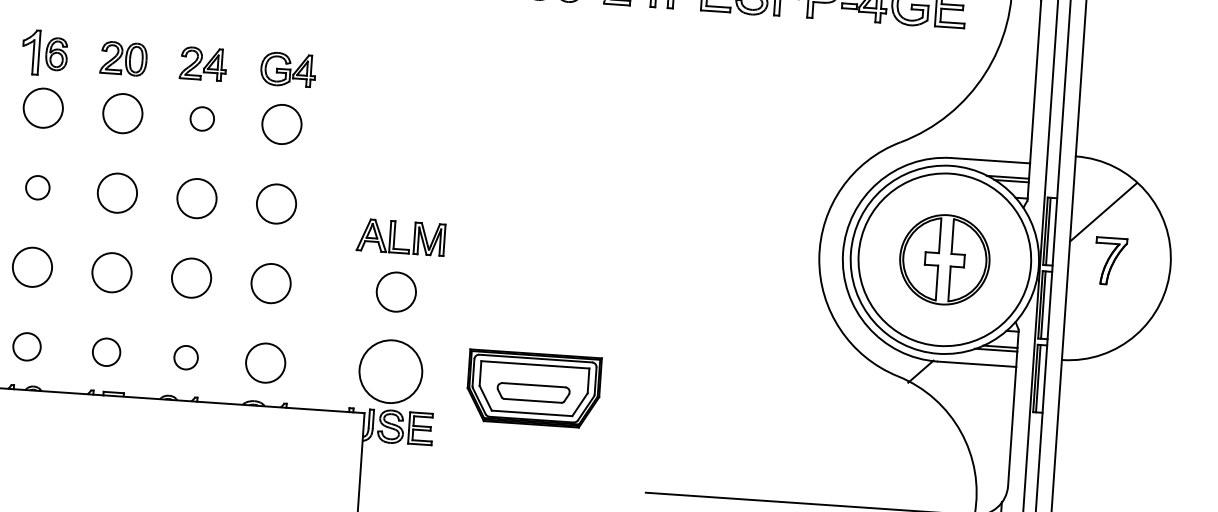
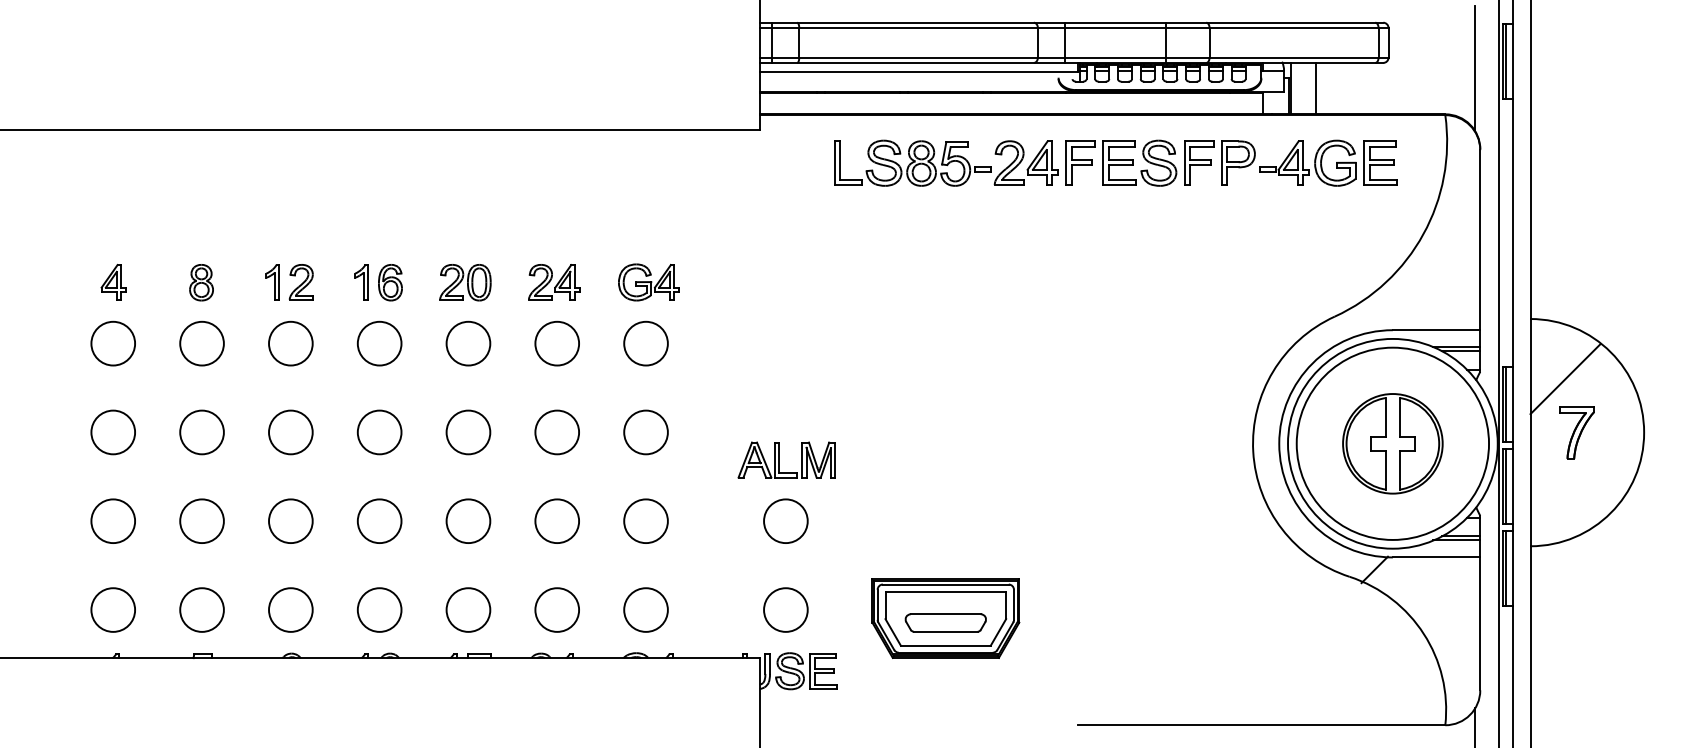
part: (30, 52) -> (361, 282), size x0.71
circle: (201, 118) -> (556, 343), size x1.67
circle: (37, 187) -> (379, 432), size x1.67
circle: (26, 346) -> (379, 609), size x1.43
circle: (106, 351) -> (468, 609), size x1.43
circle: (186, 357) -> (557, 609), size x1.67
circle: (390, 371) -> (785, 609), size x0.62

